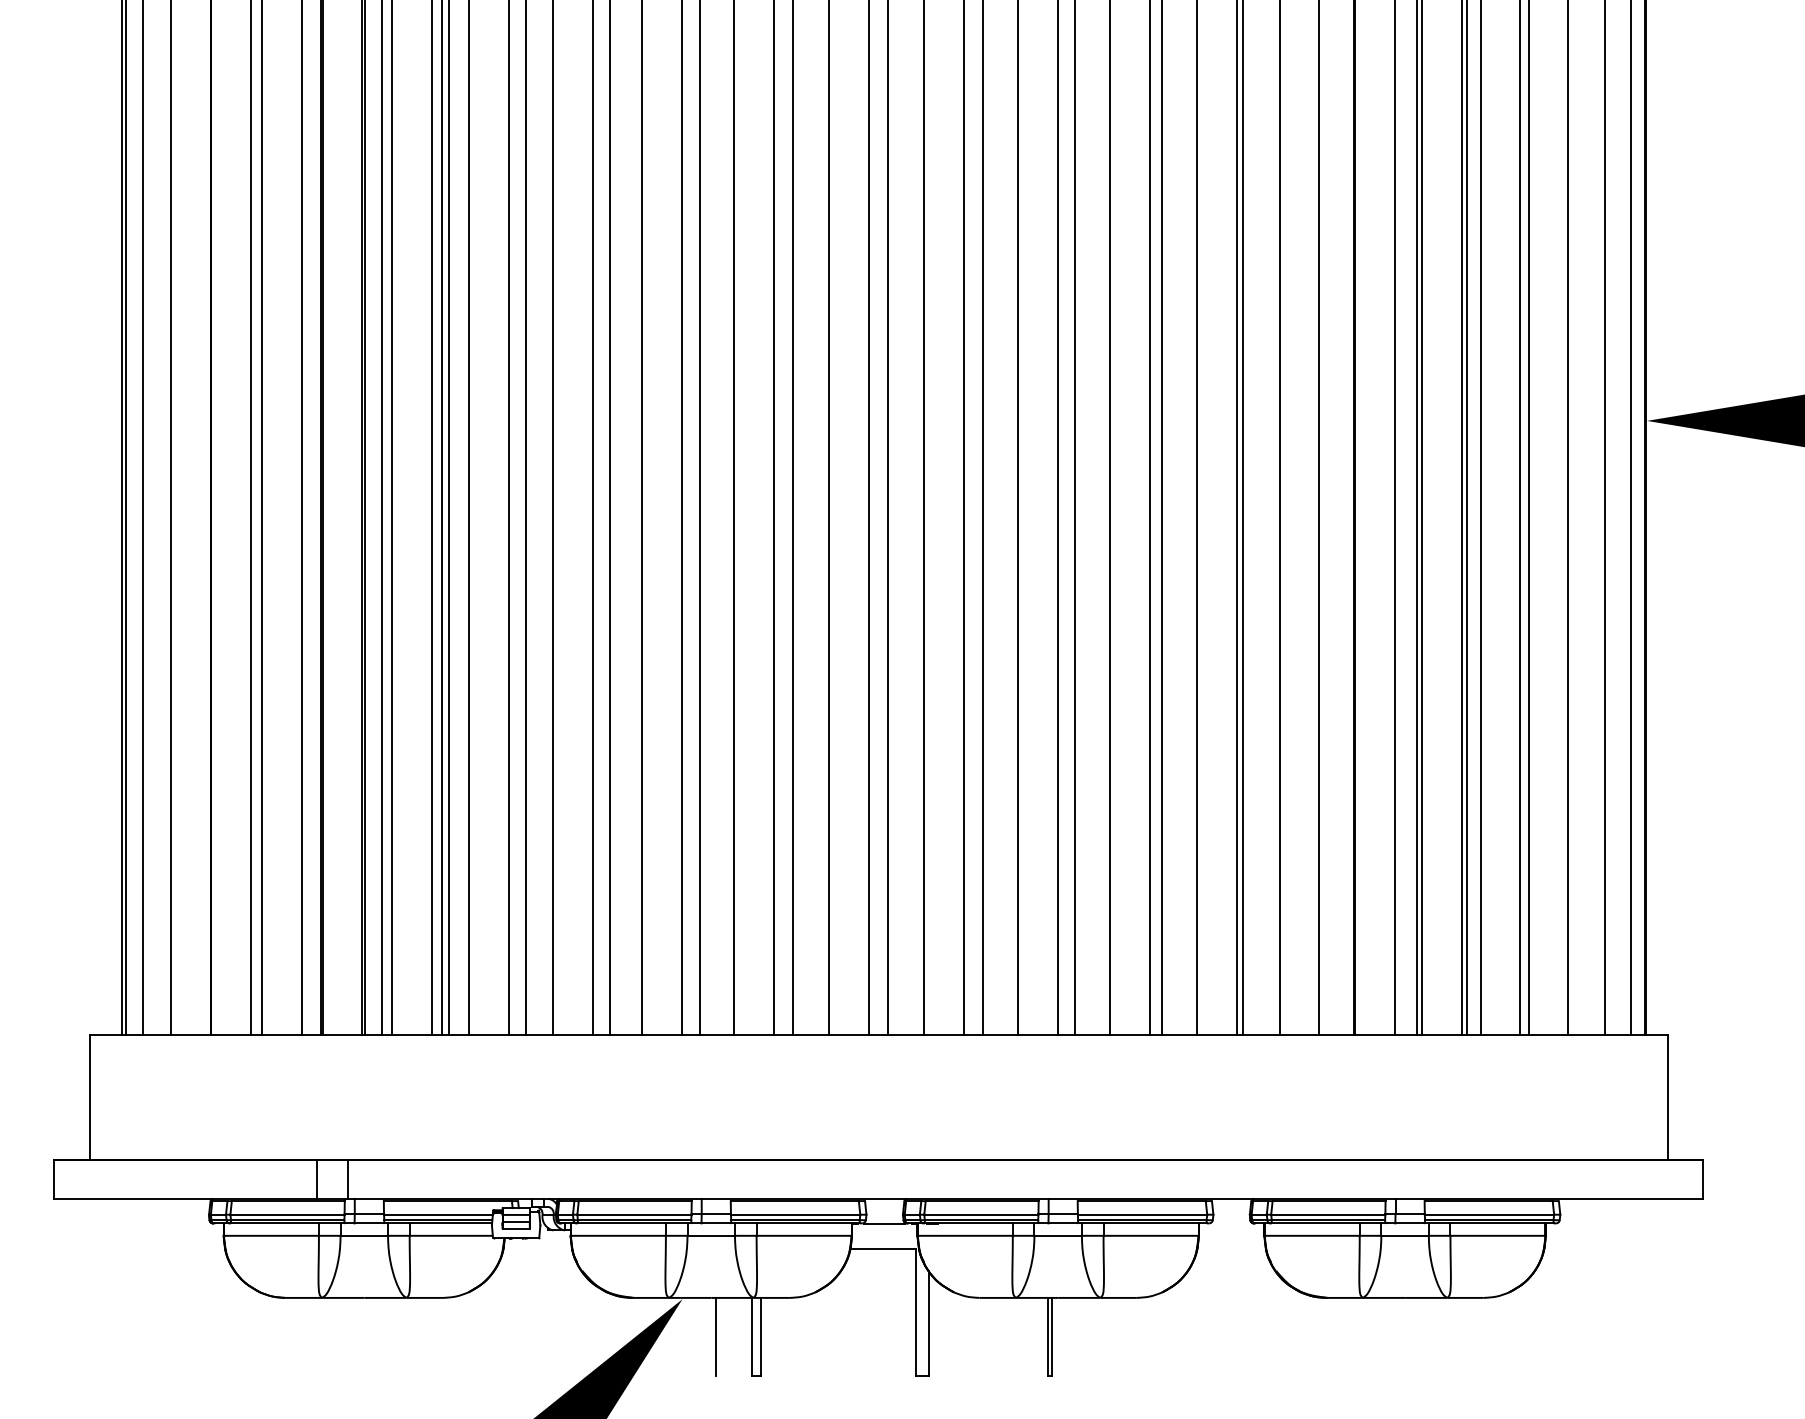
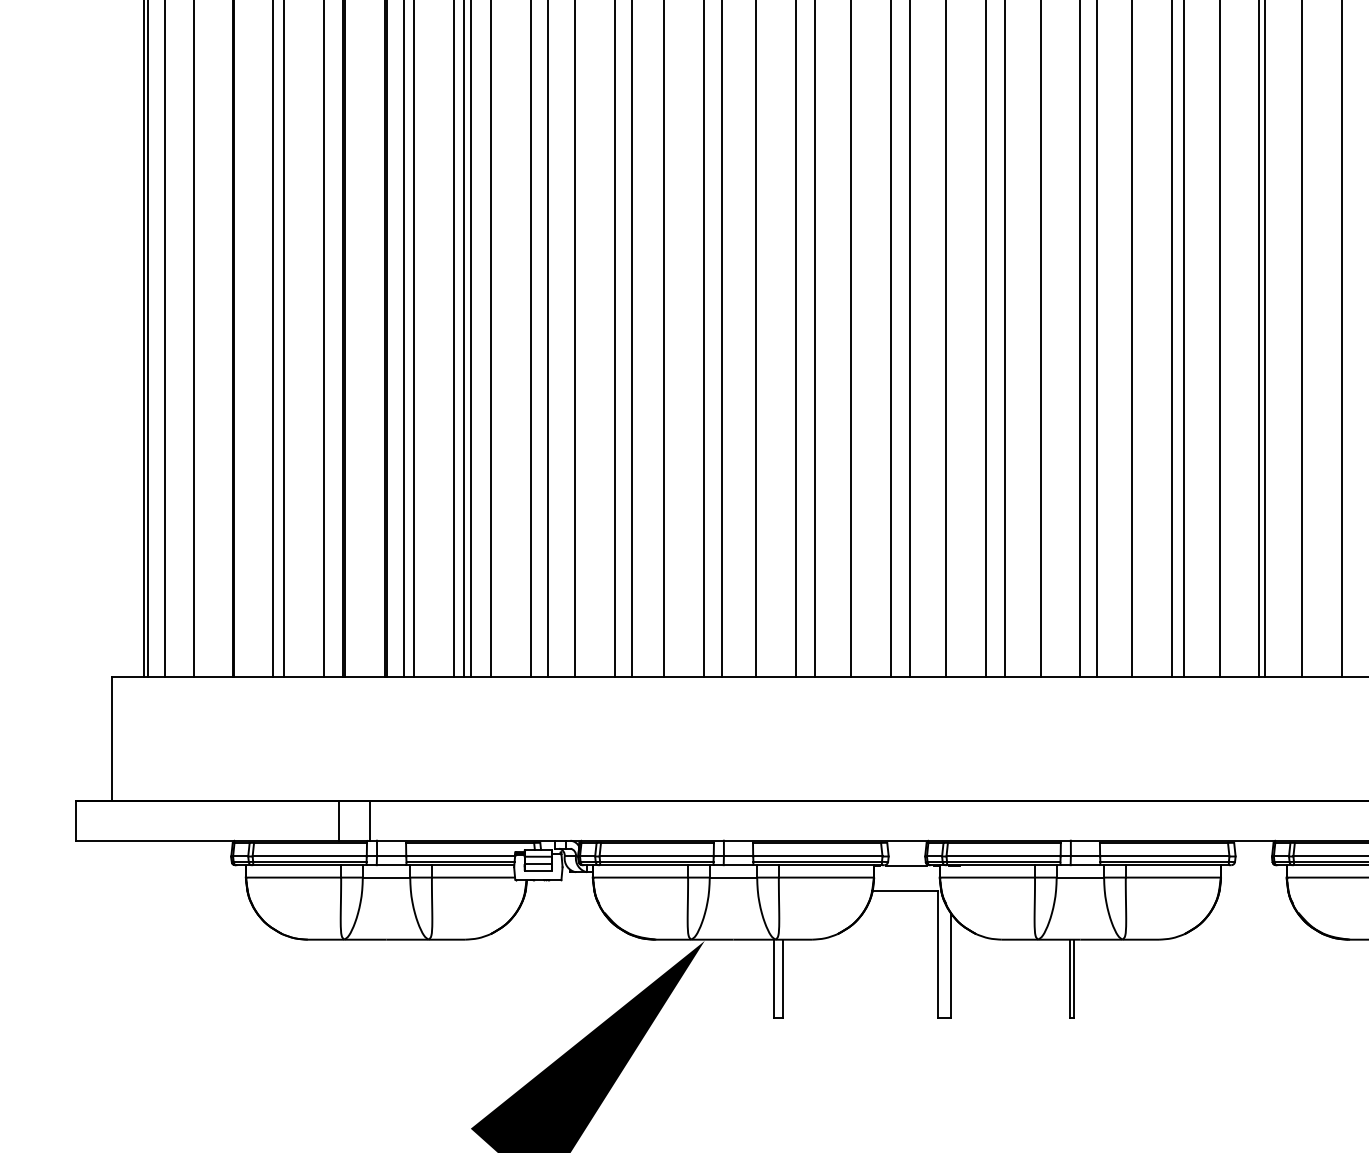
line: (716, 1336) -> (738, 978), removed

